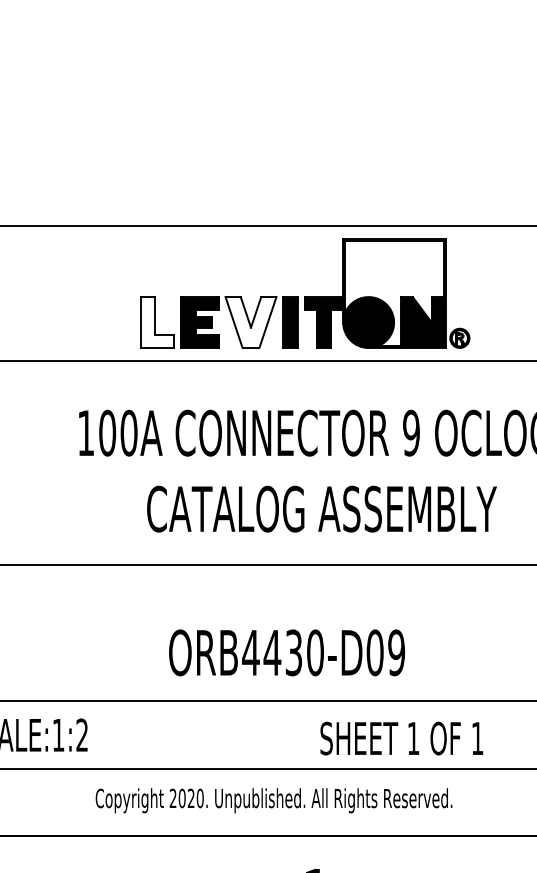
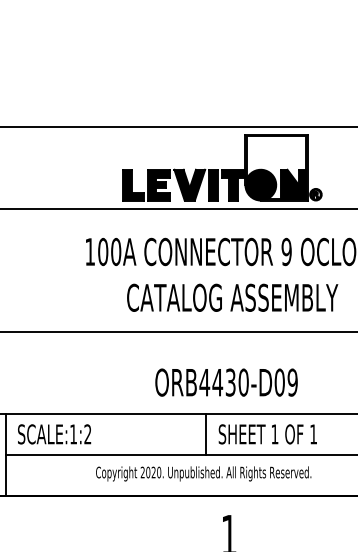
fill: (157, 321) -> (133, 184), added
fill: (250, 321) -> (189, 184), added
text: (286, 652) -> (226, 382), moved
line: (277, 733) -> (205, 433), added
text: (401, 738) -> (267, 434), moved

